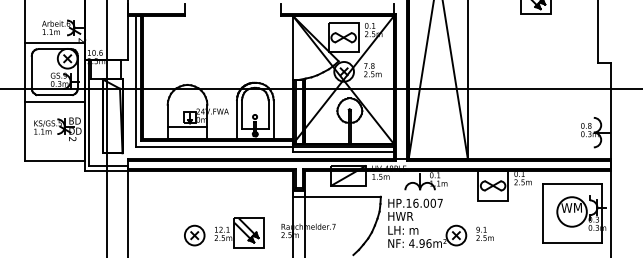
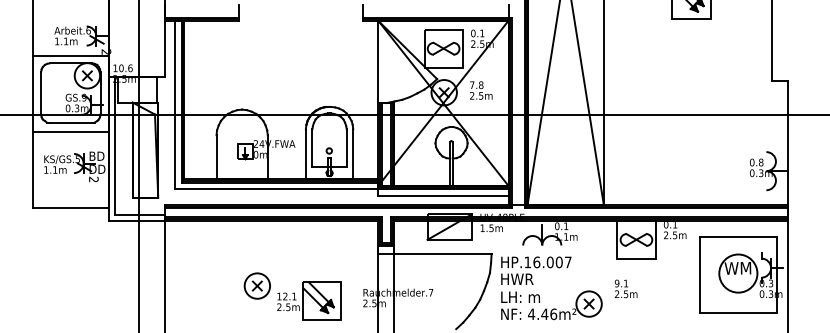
line: (187, 127) -> (241, 164), removed
text: (484, 233) -> (625, 288), moved
part: (194, 235) -> (256, 285), moved
text: (421, 243) -> (544, 314), 4.96m² -> 4.46m²

